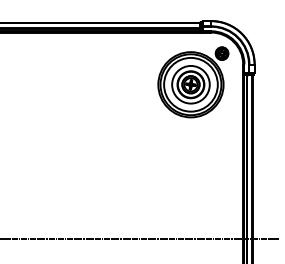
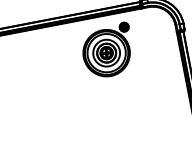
part: (193, 82) -> (108, 51), moved

